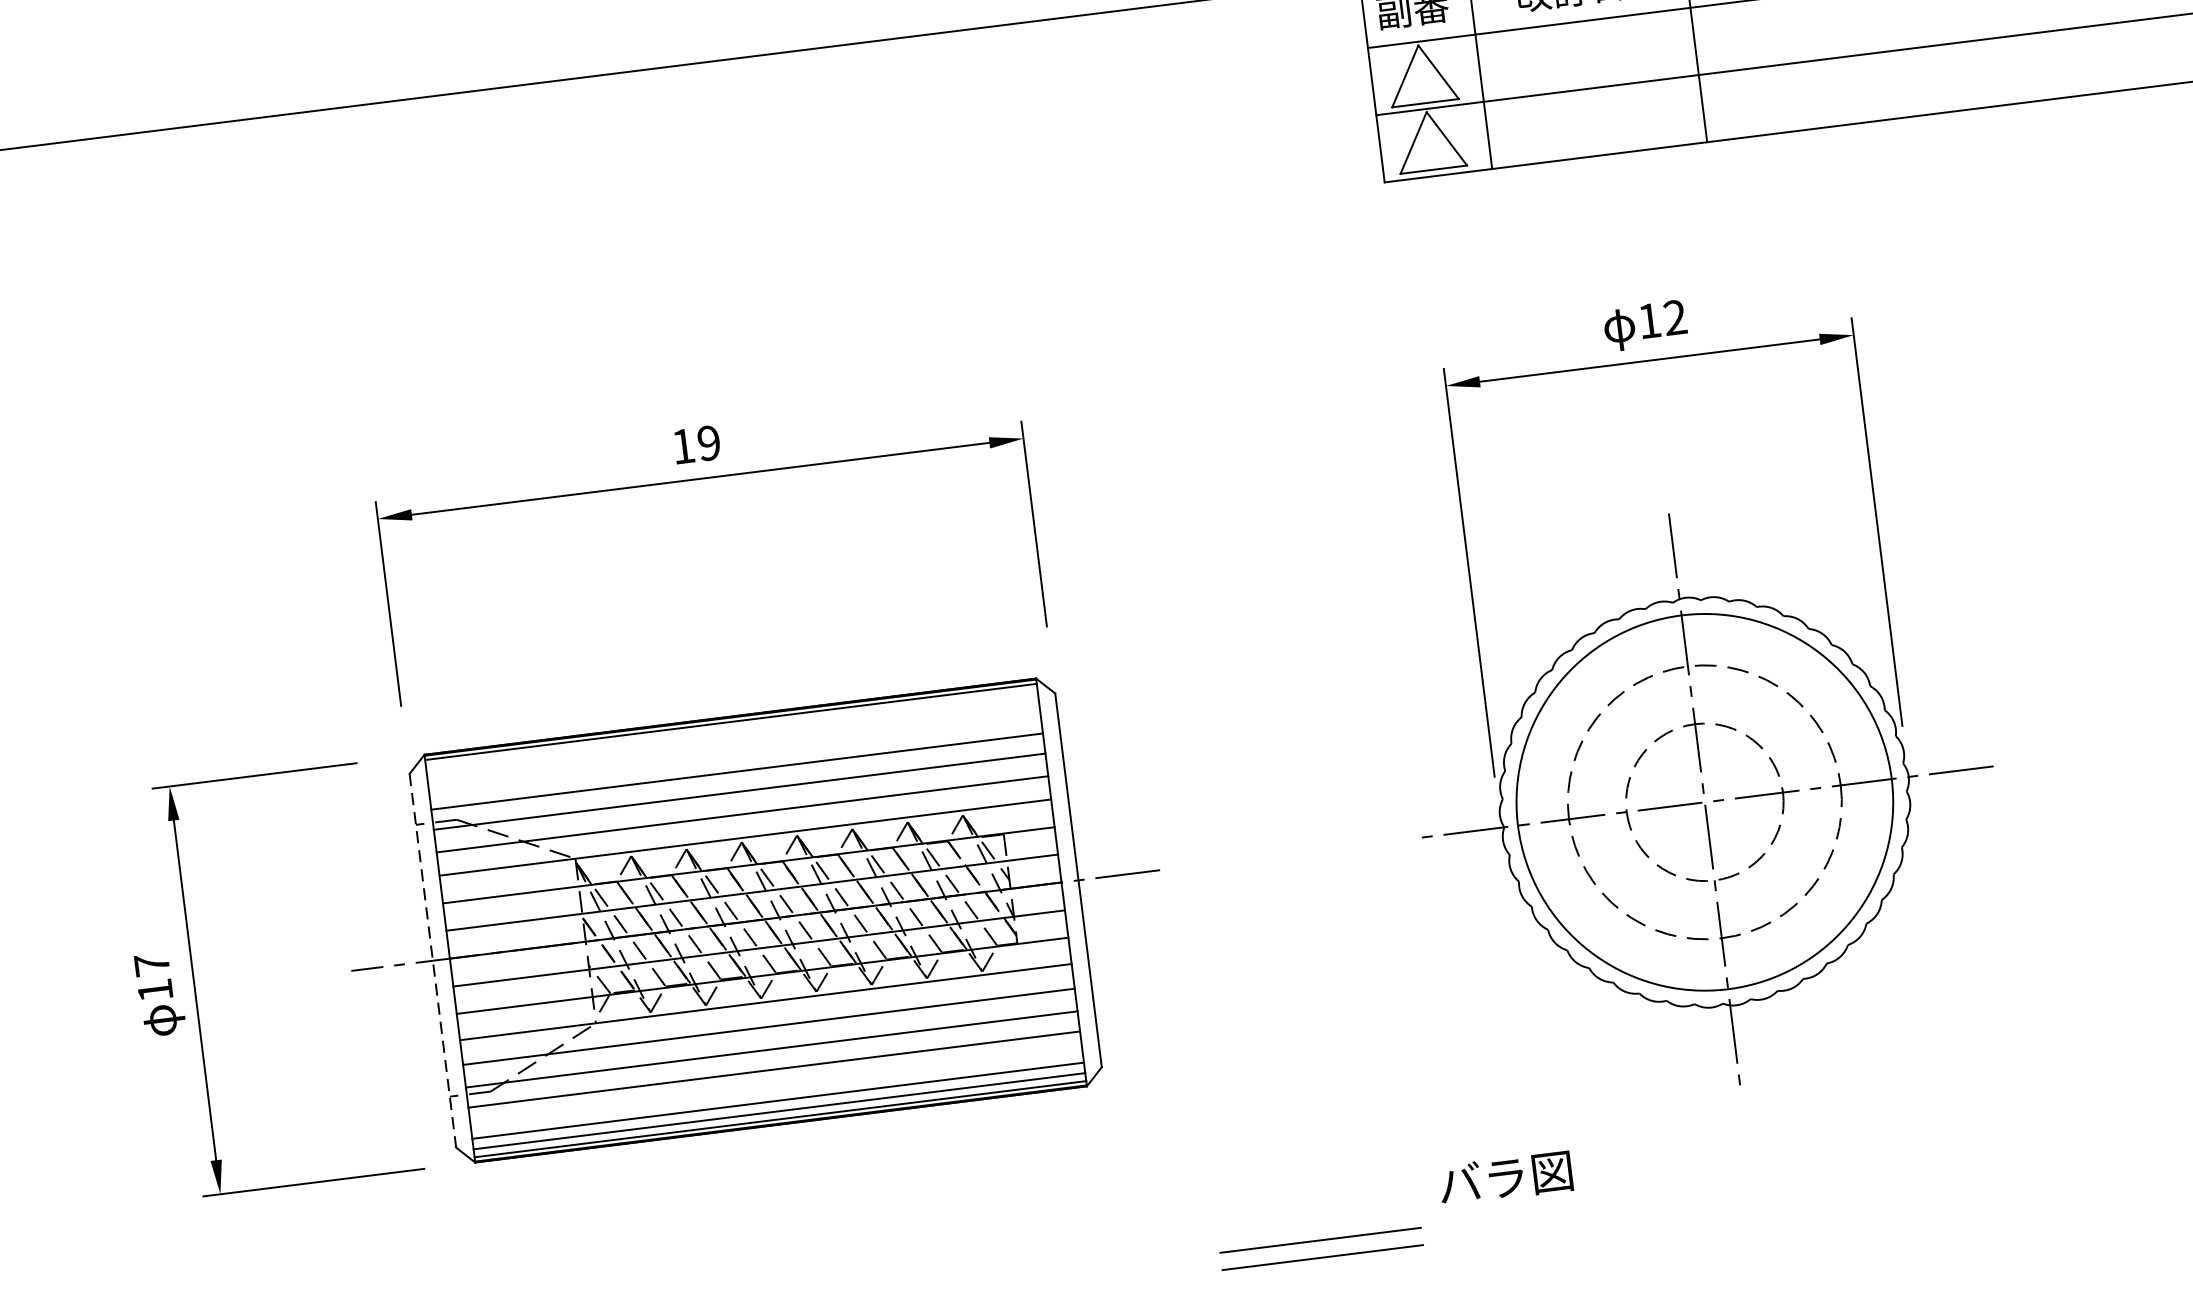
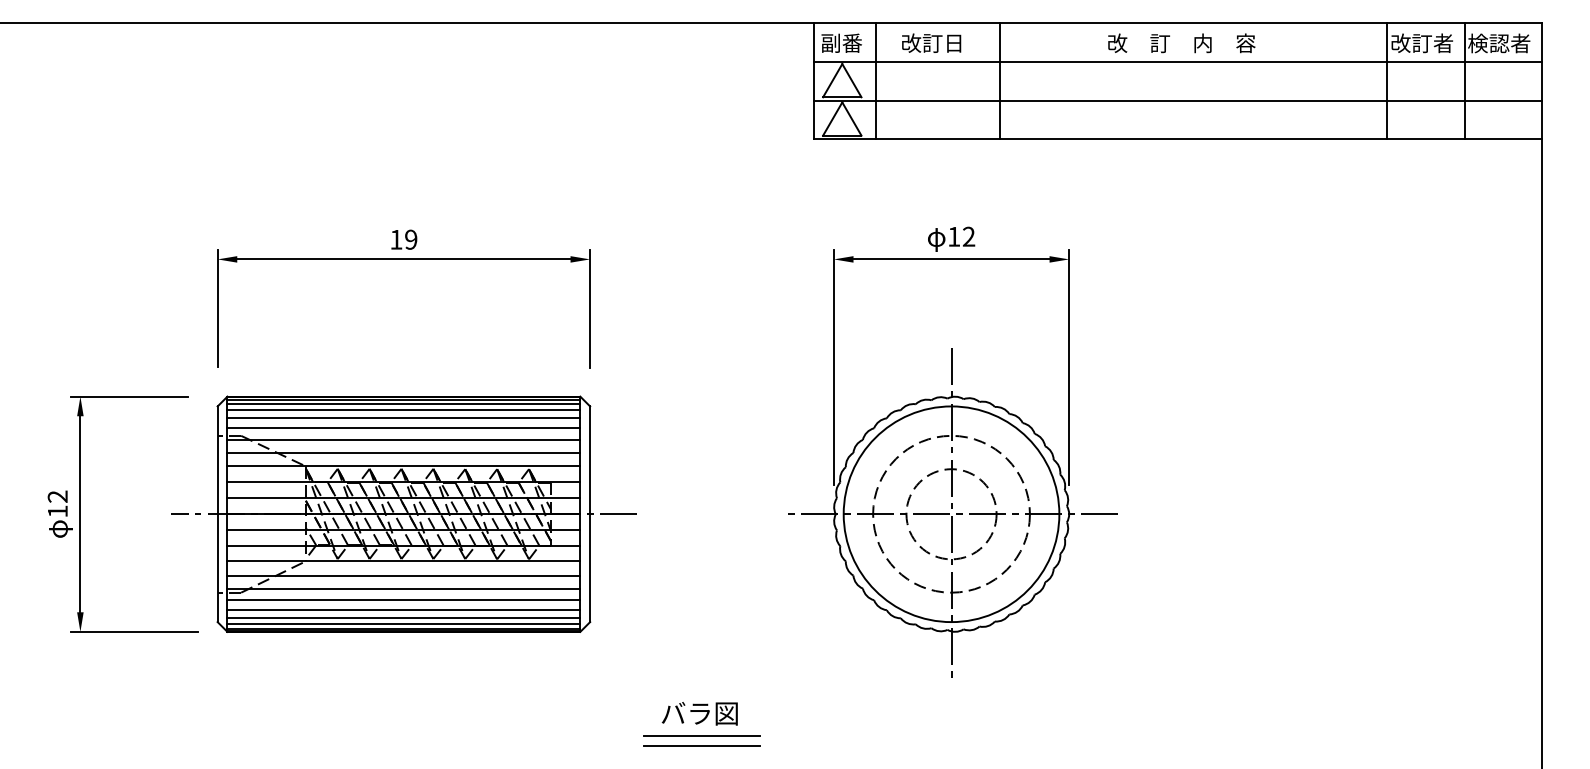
line: (731, 730) -> (403, 404), added
line: (732, 740) -> (403, 410), added
line: (734, 754) -> (403, 418), added
line: (432, 961) -> (217, 514), dashed -> solid
text: (151, 964) -> (57, 496), 17 -> 12
line: (775, 1087) -> (403, 610), added
text: (1505, 1177) -> (699, 713), moved

